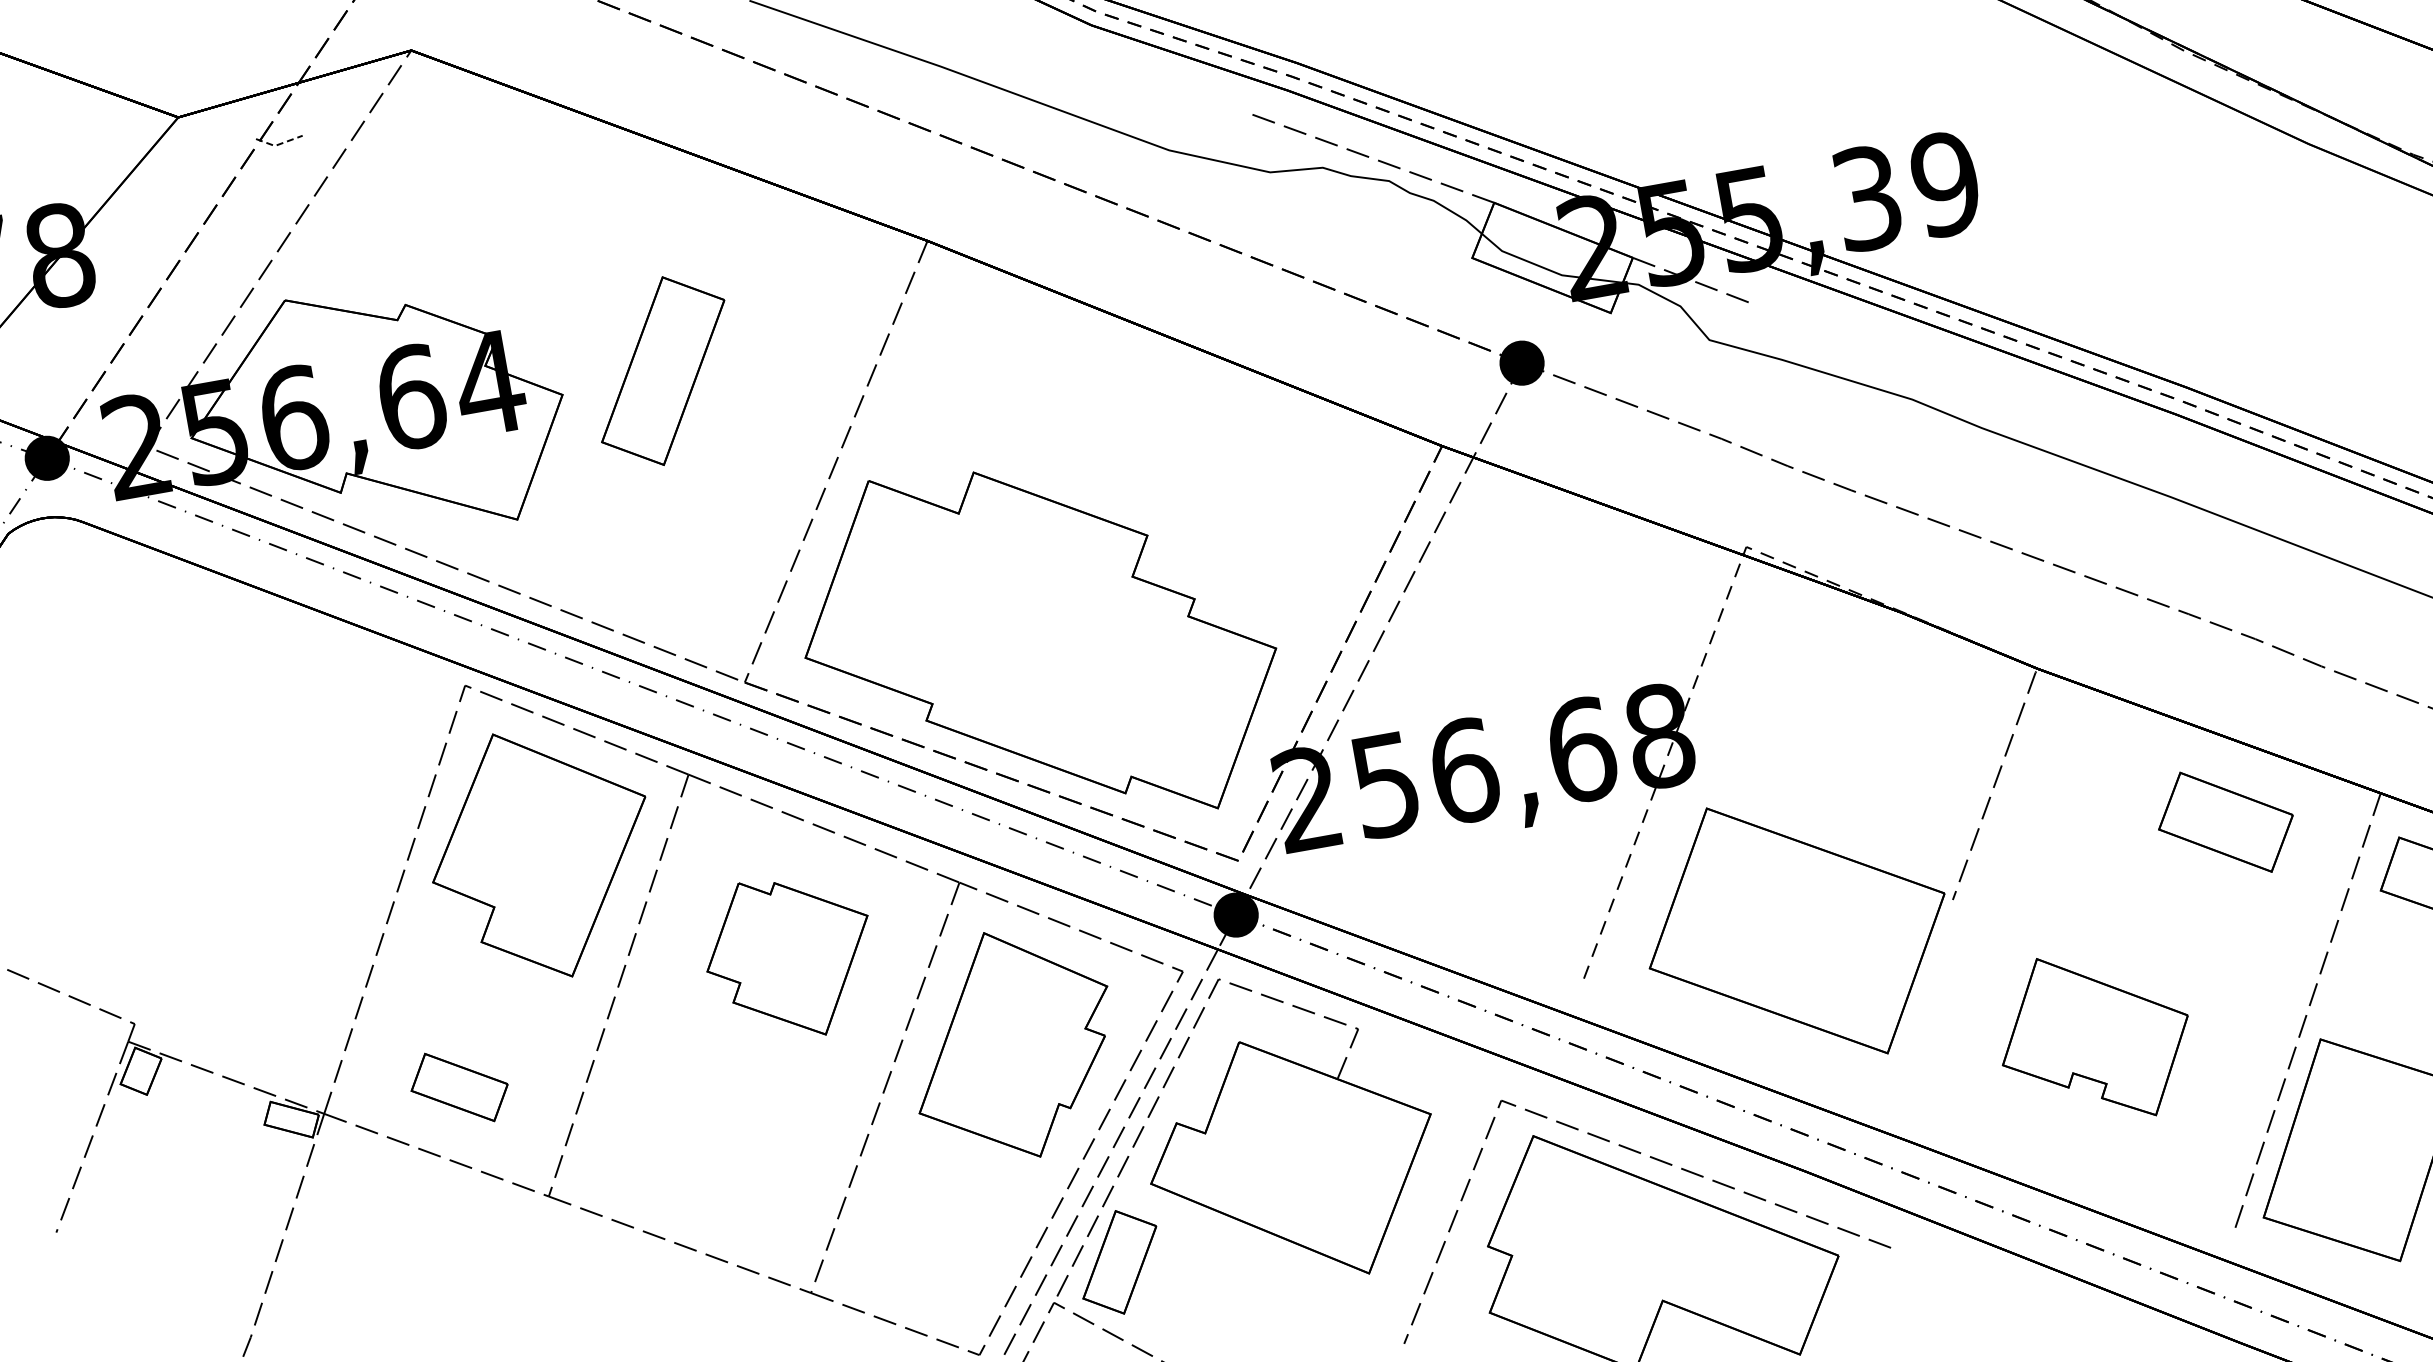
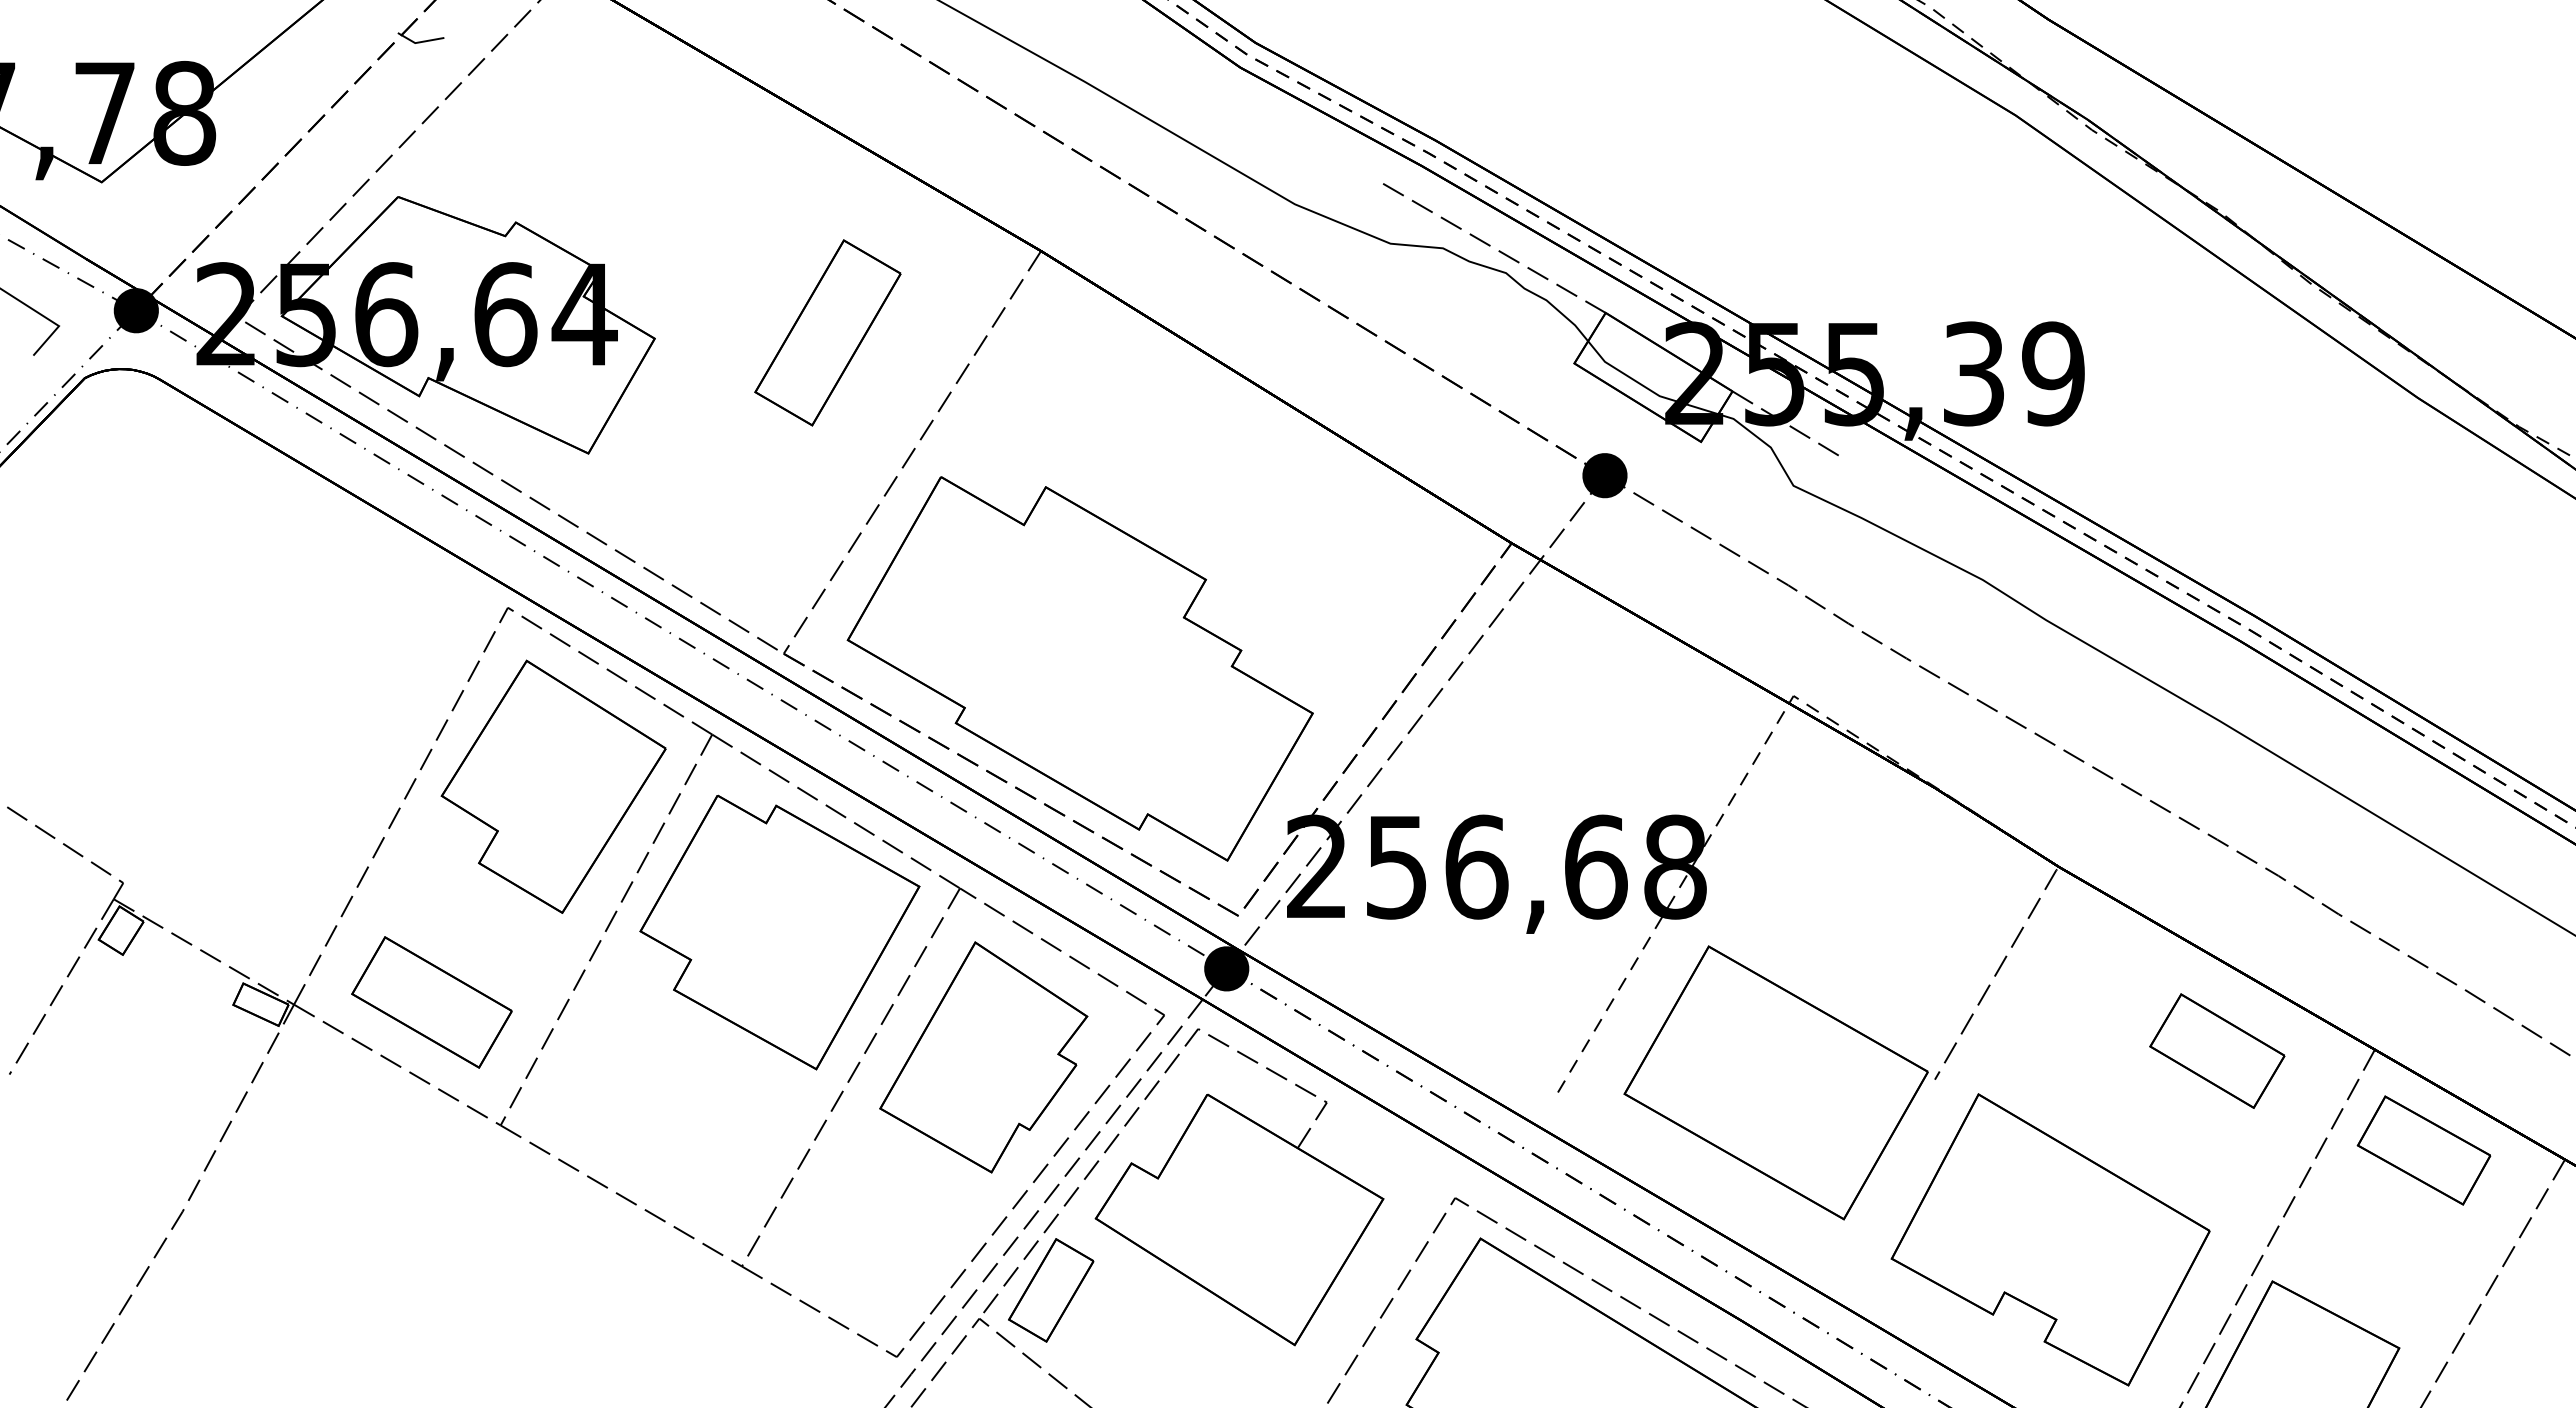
line: (279, 144) -> (419, 42), dashed -> solid
part: (662, 370) -> (827, 332), moved
part: (789, 957) -> (779, 932), size x1.67
part: (2094, 1037) -> (2050, 1239), size x1.67
part: (459, 1087) -> (431, 1002), size x1.67

